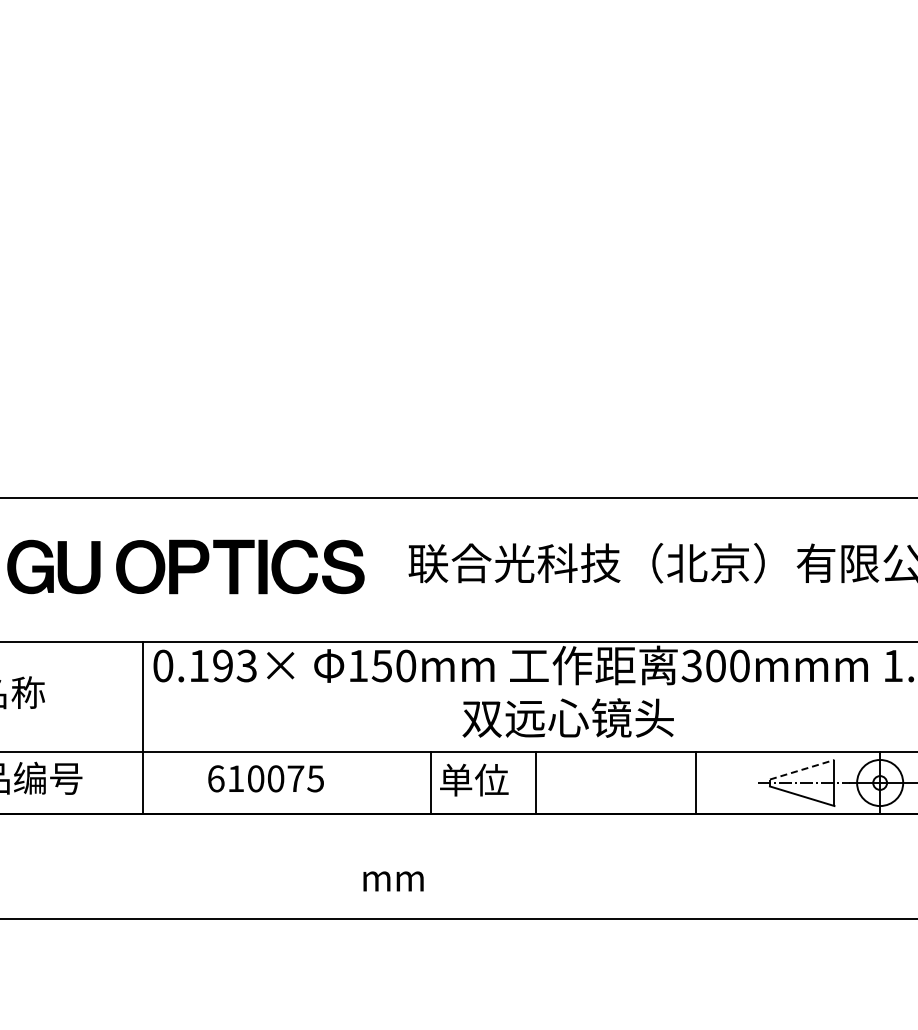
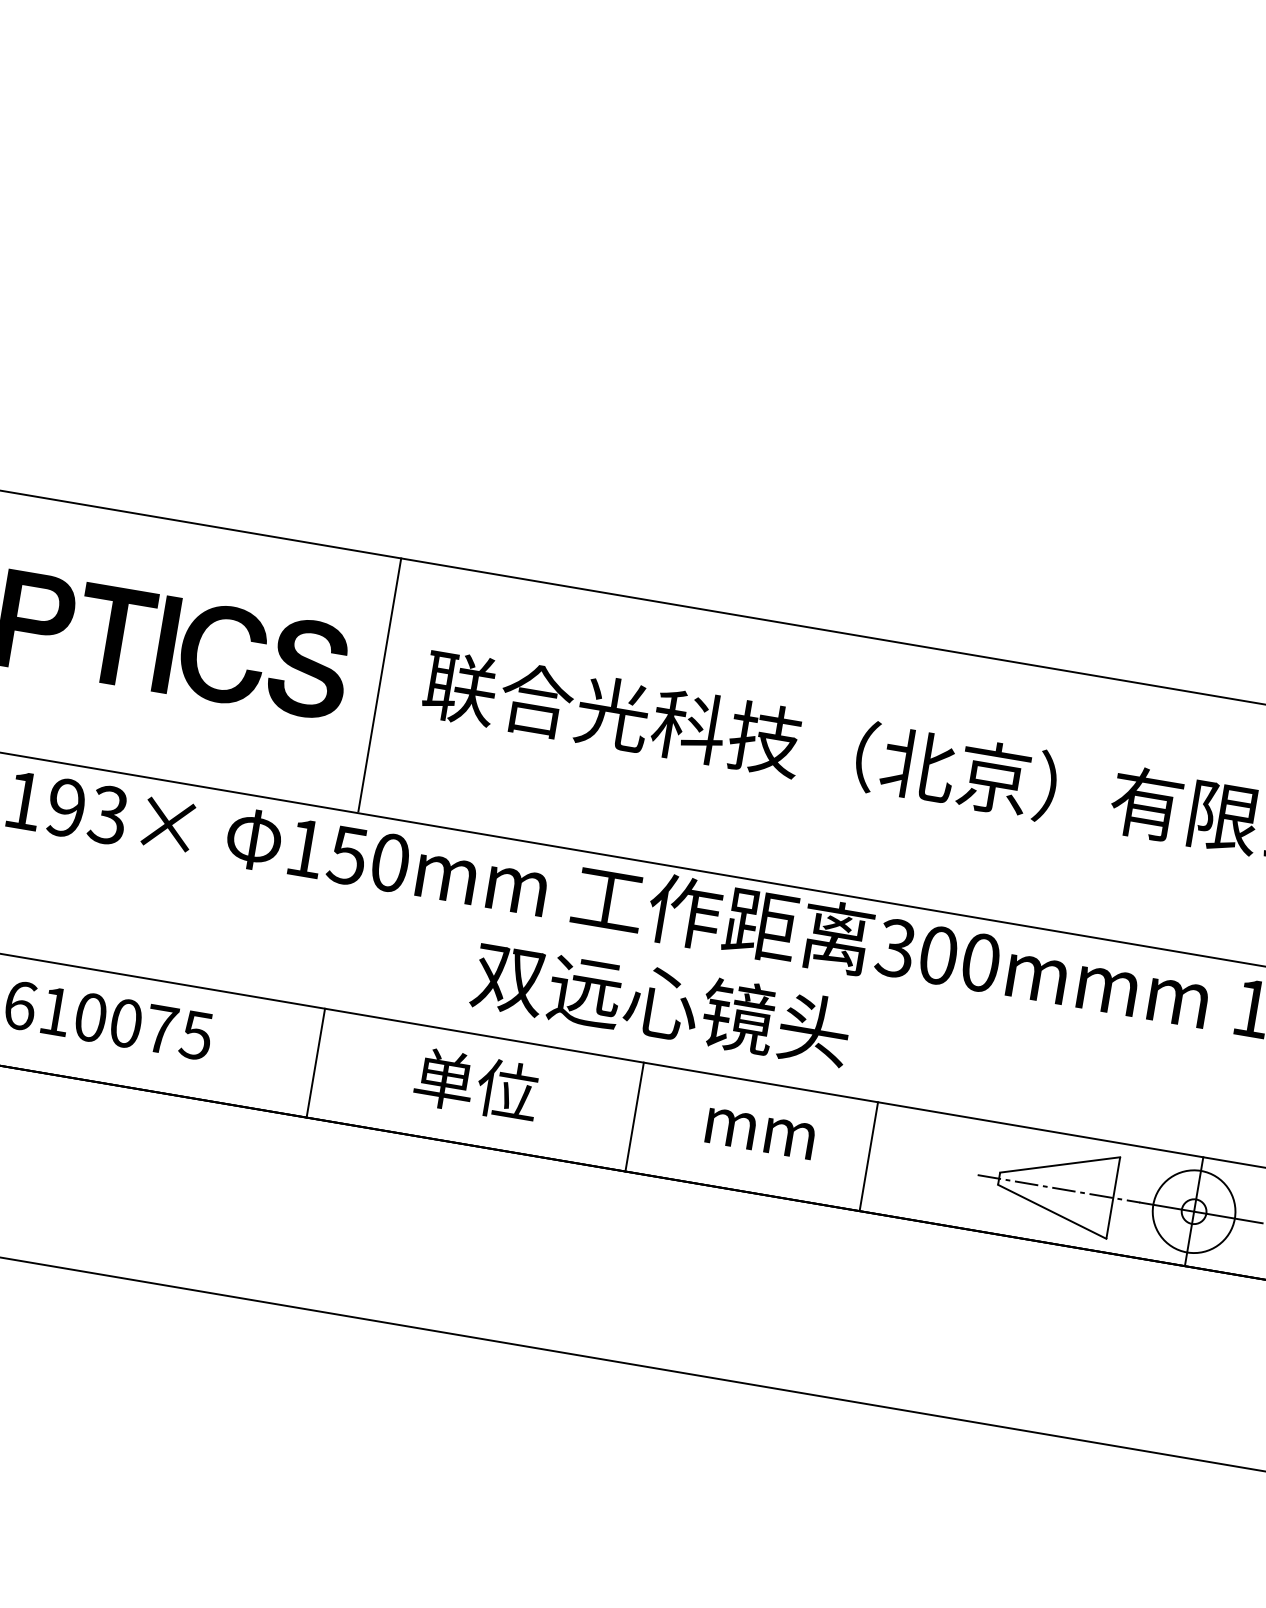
line: (383, 568) -> (379, 683), added
line: (802, 769) -> (1060, 1164), dashed -> solid
line: (430, 782) -> (315, 1062), moved
line: (535, 782) -> (633, 1116), moved
text: (393, 881) -> (760, 1133), moved

